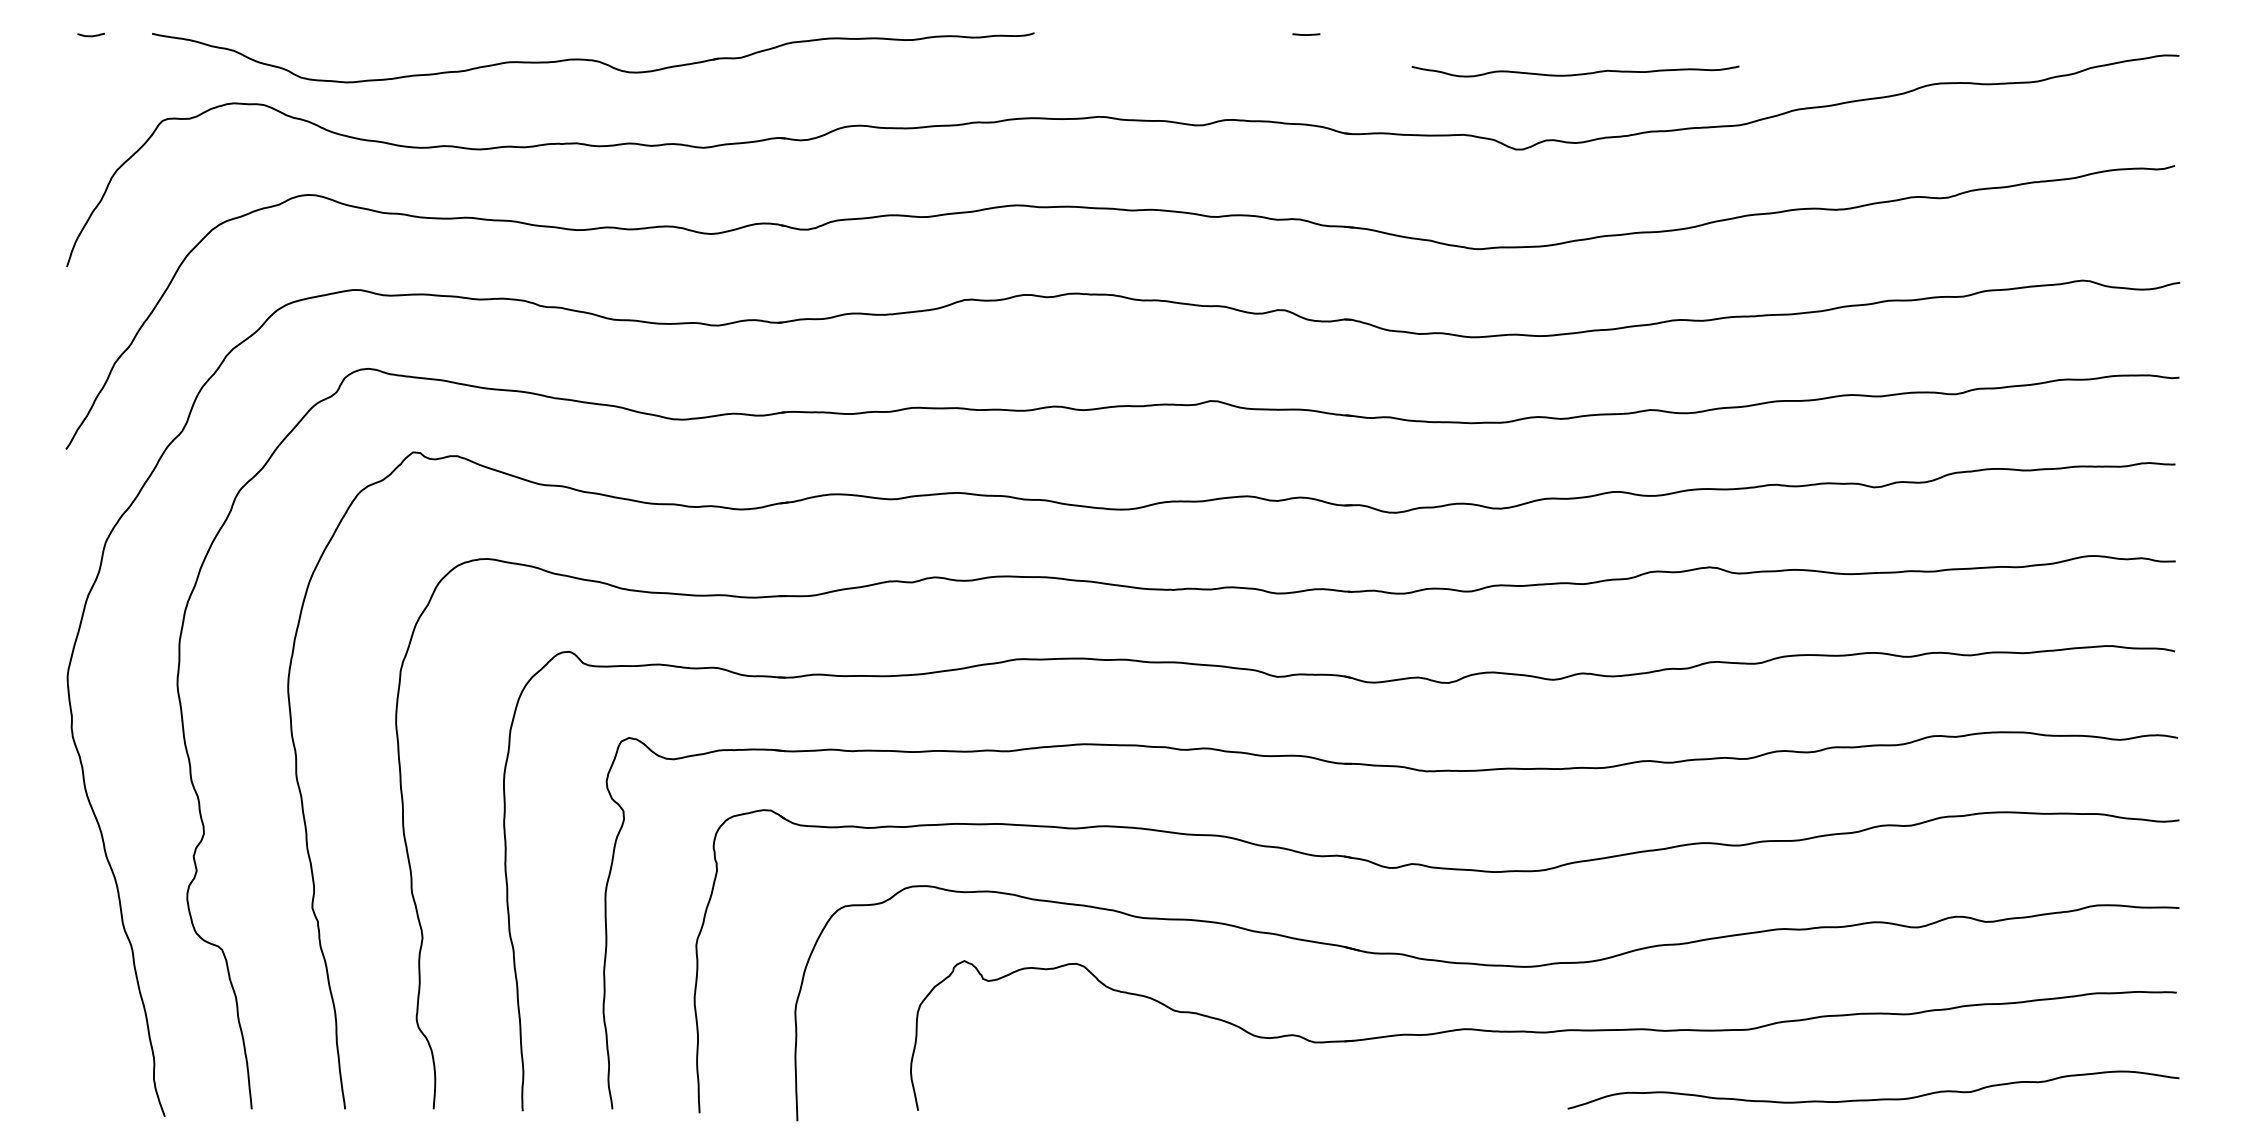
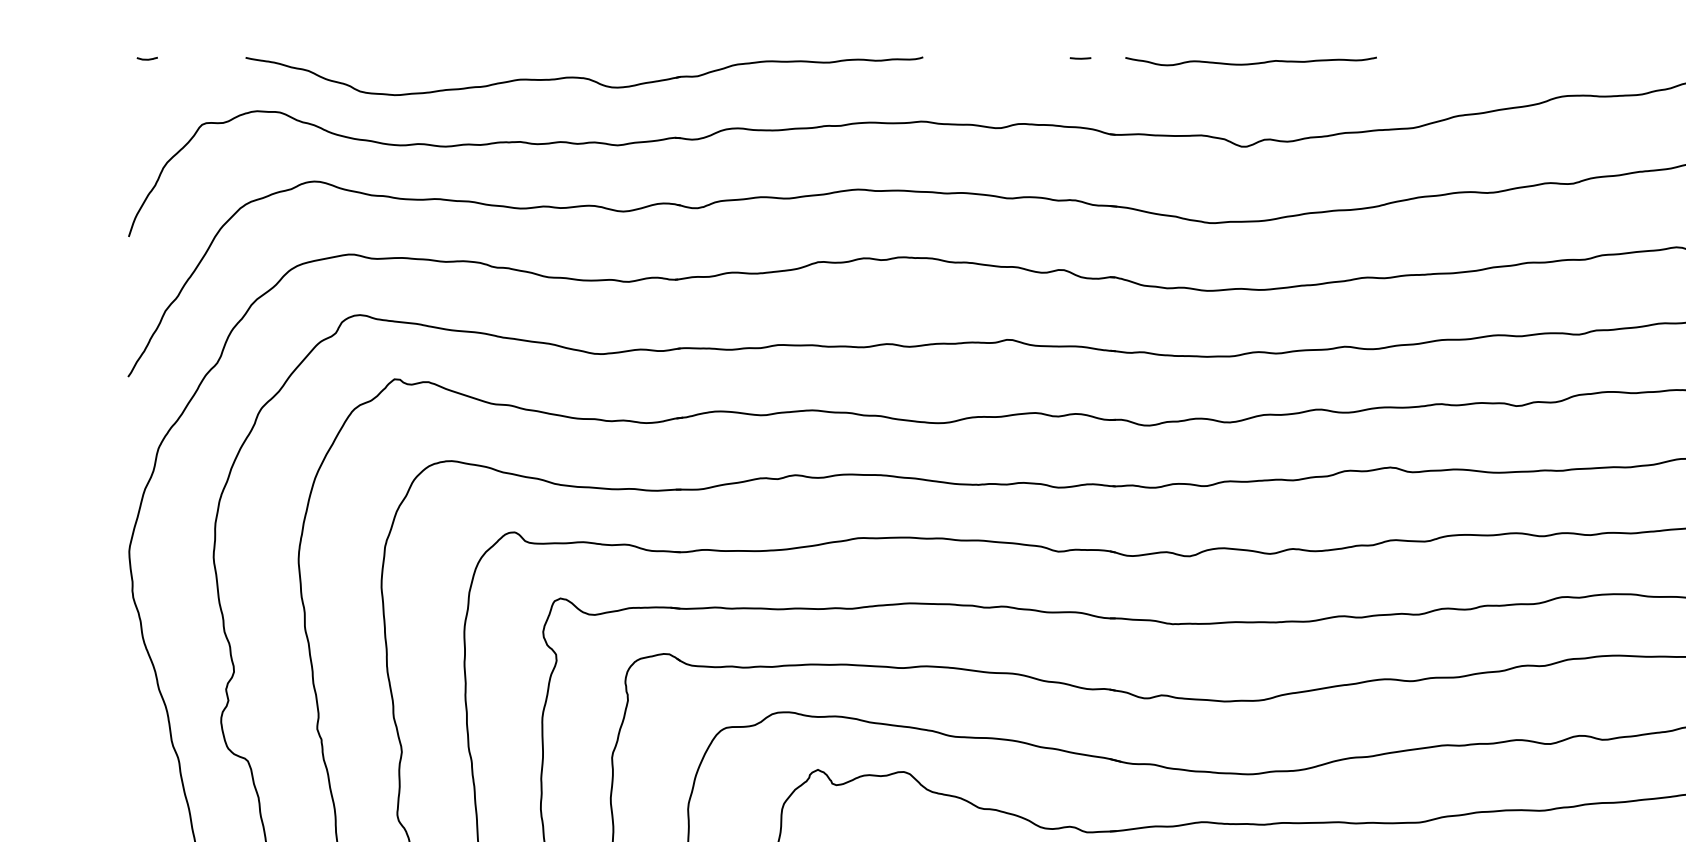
part: (593, 57) -> (584, 76), moved
curve: (1577, 73) -> (1252, 62), moved

